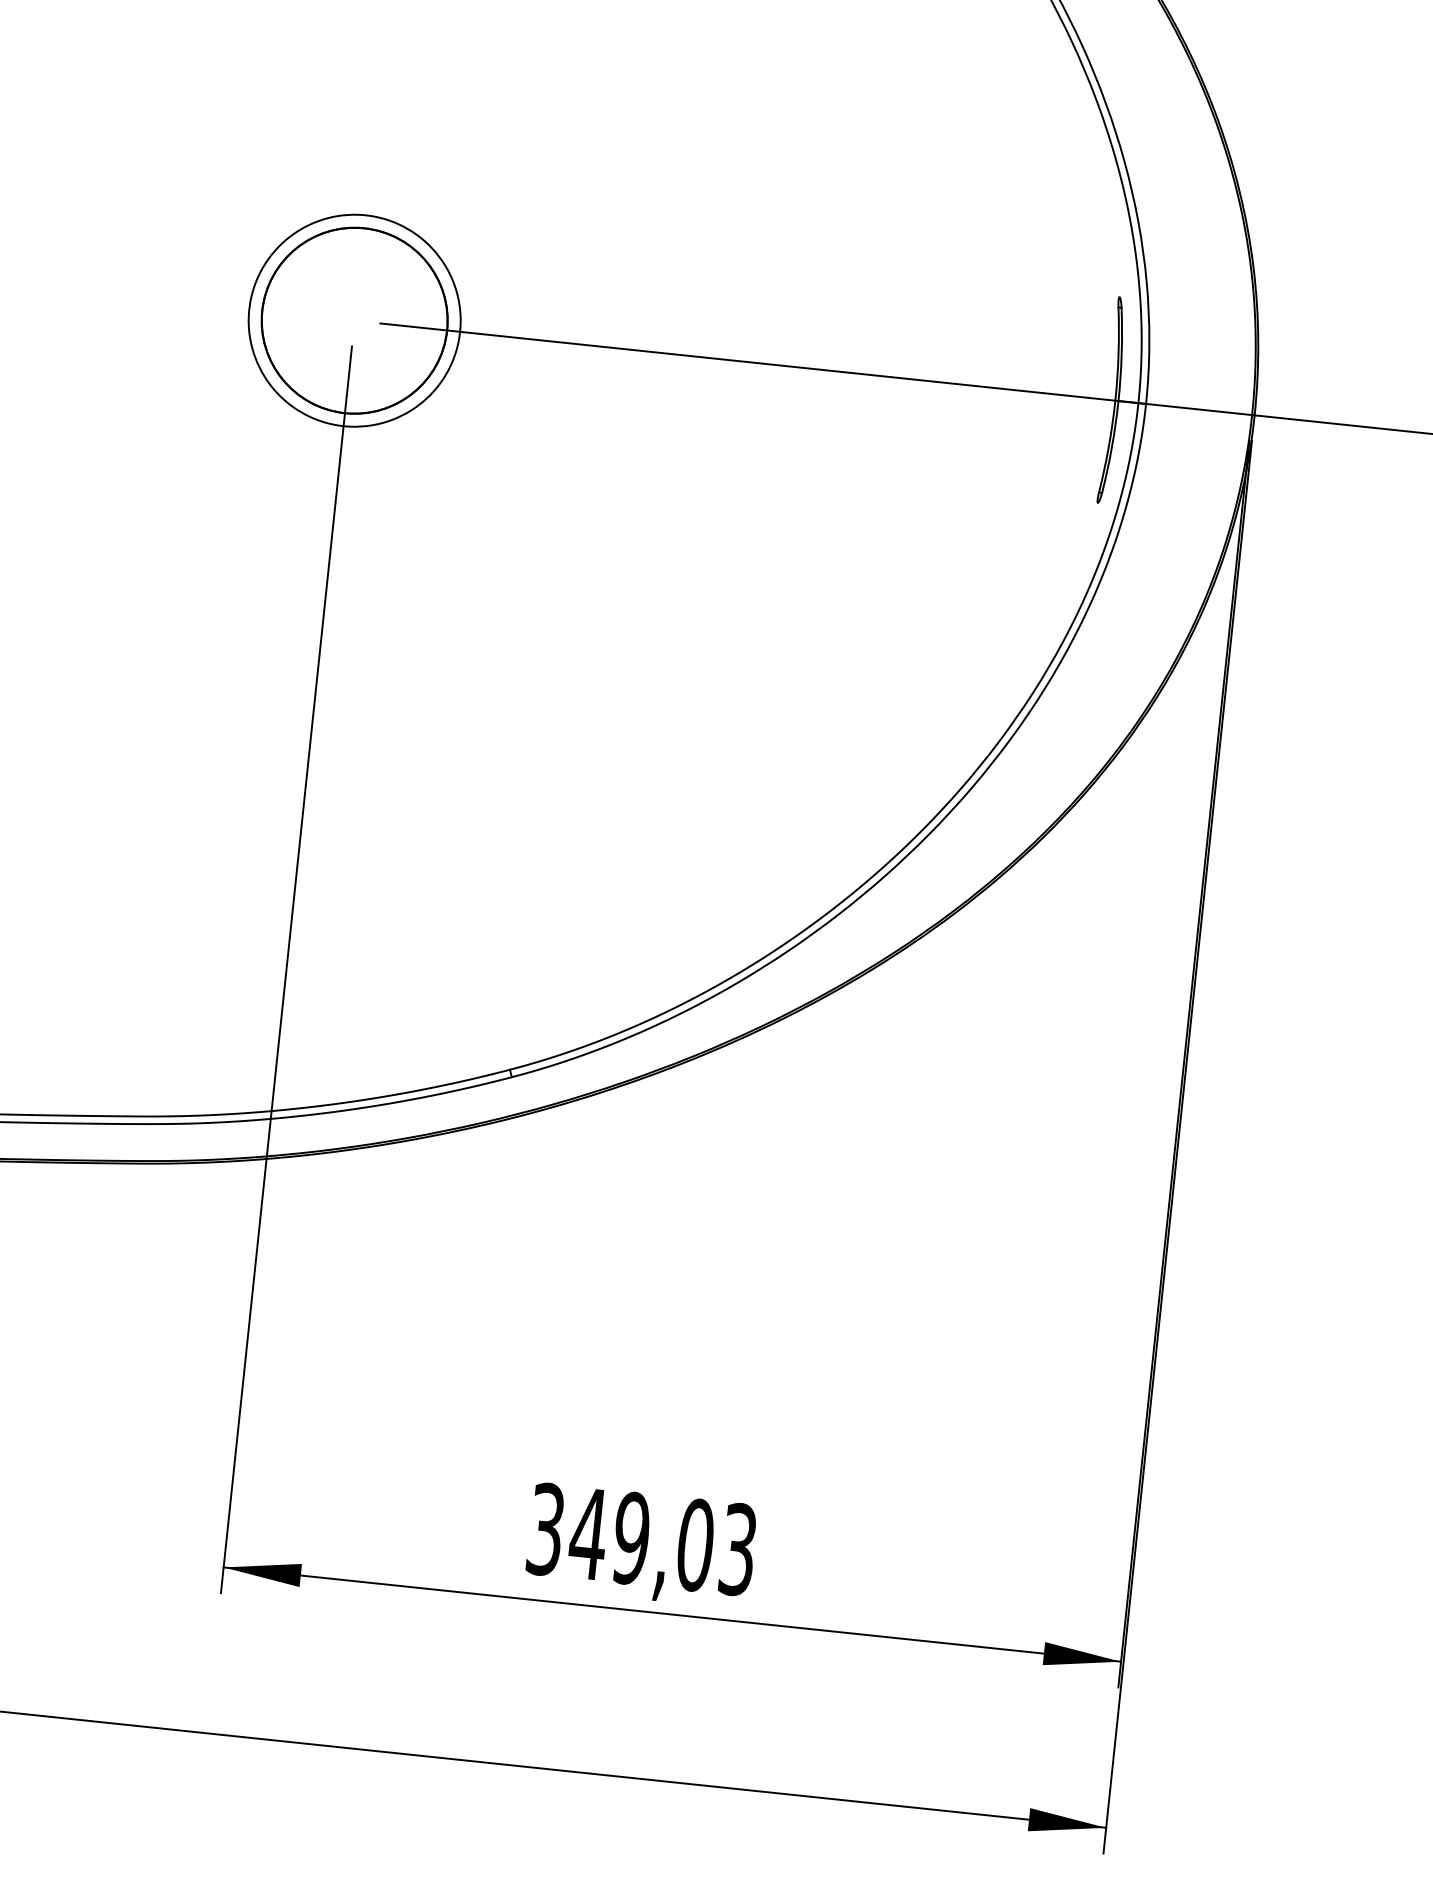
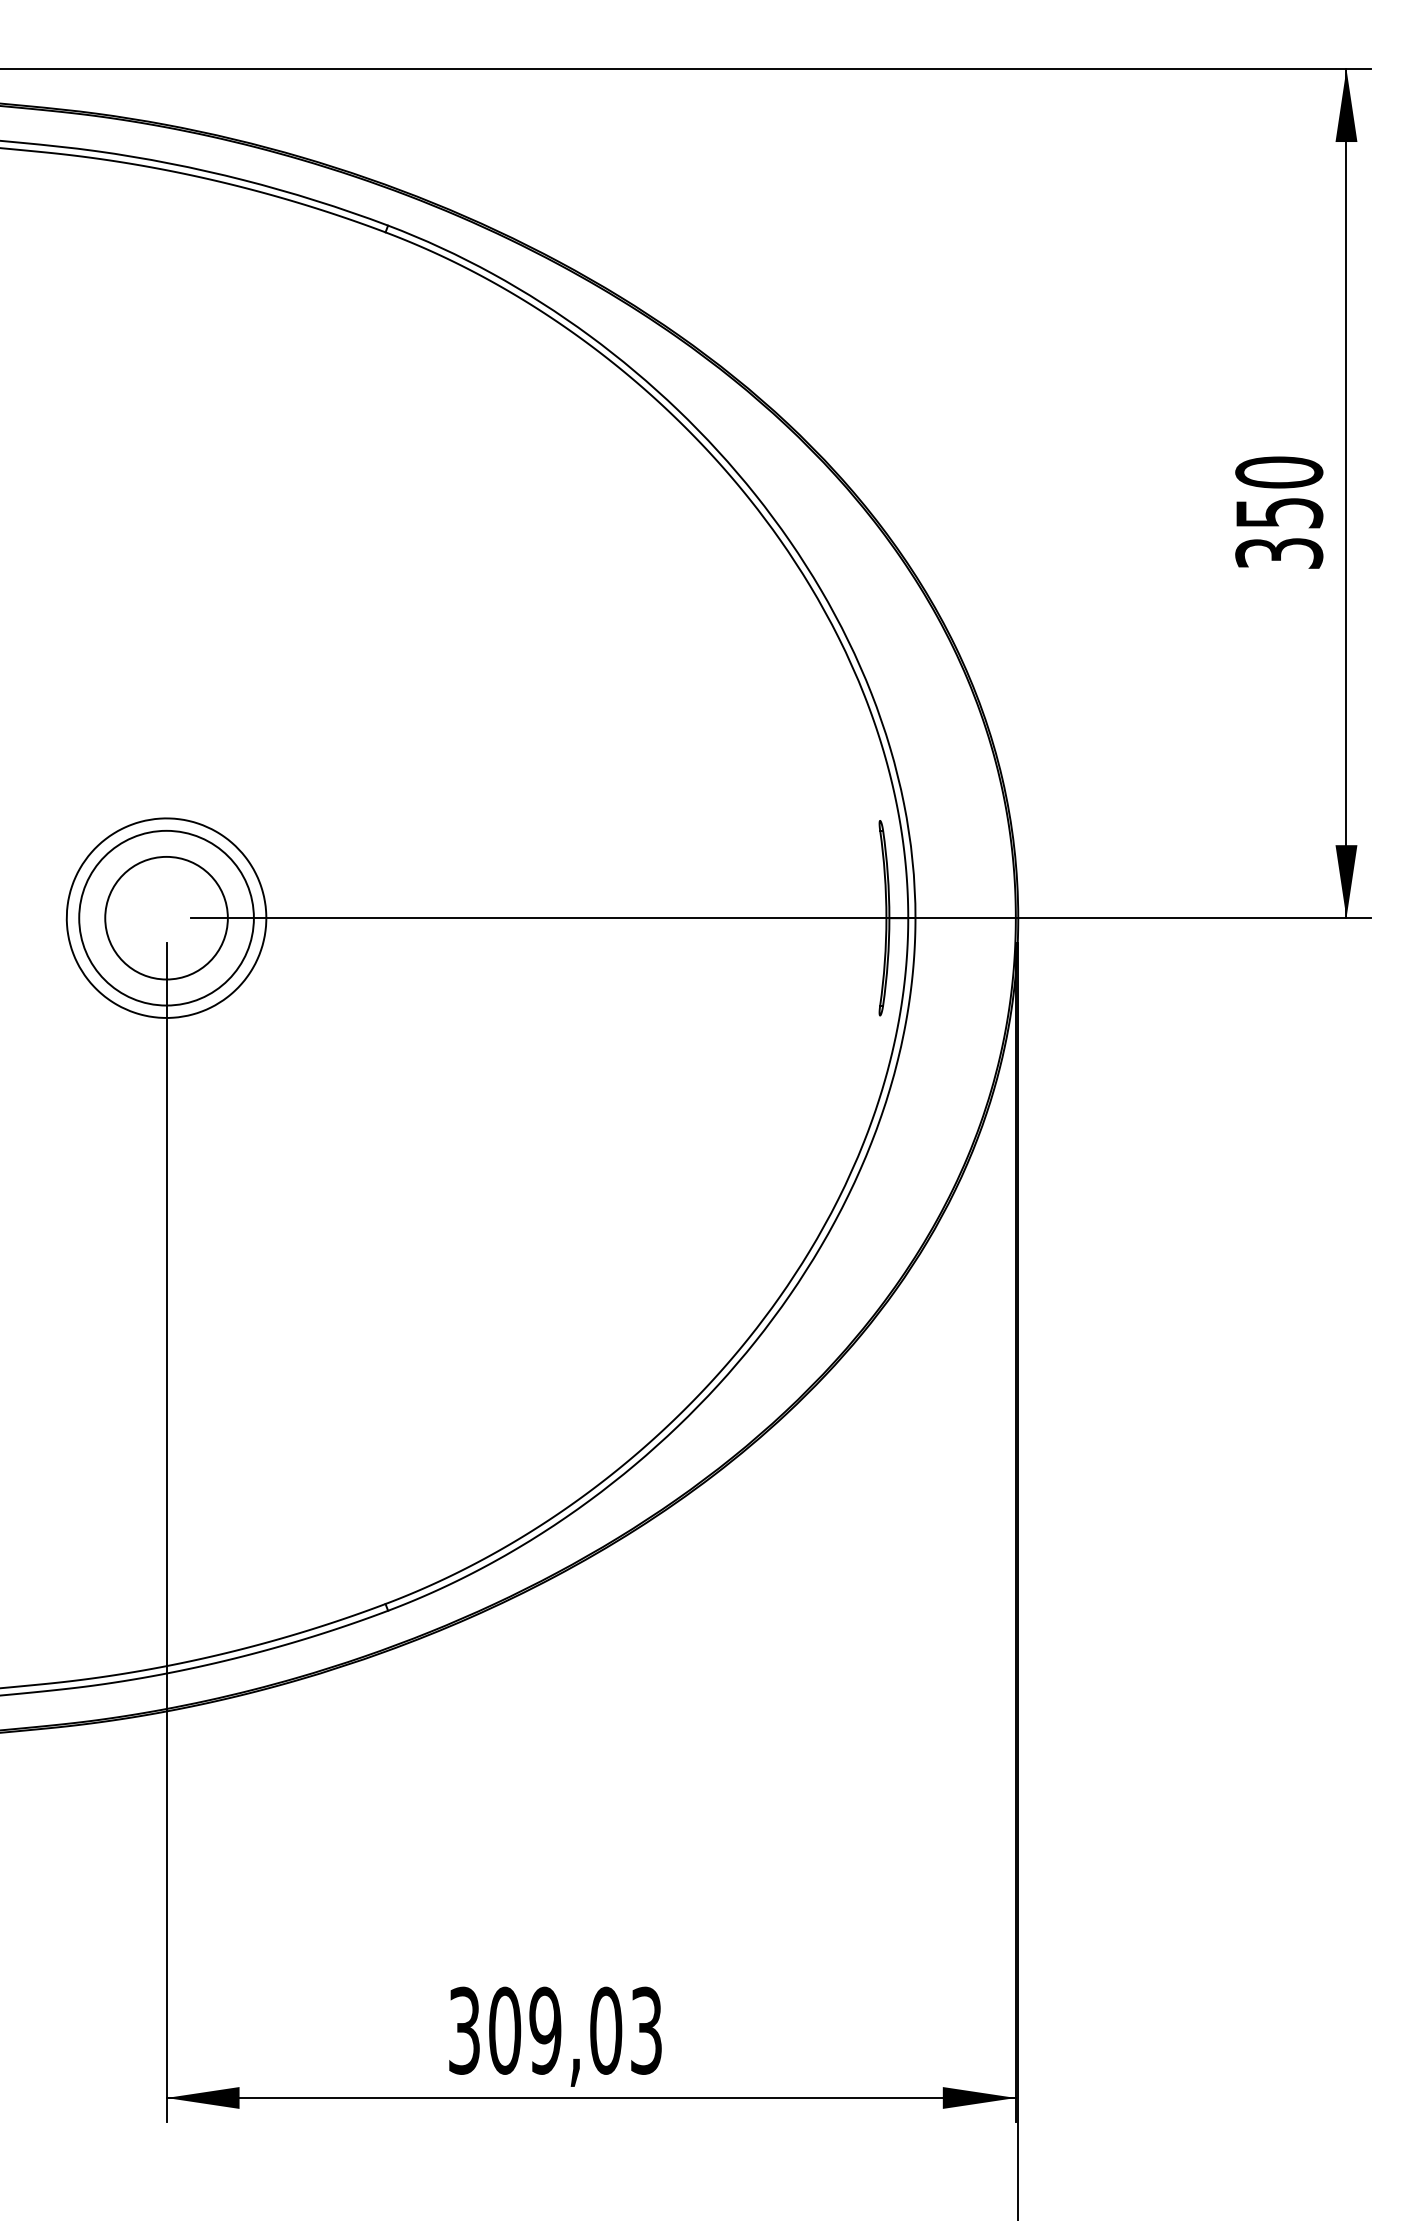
circle: (354, 320) -> (166, 917), size x0.7
text: (588, 1533) -> (504, 2030), 349,03 -> 309,03

